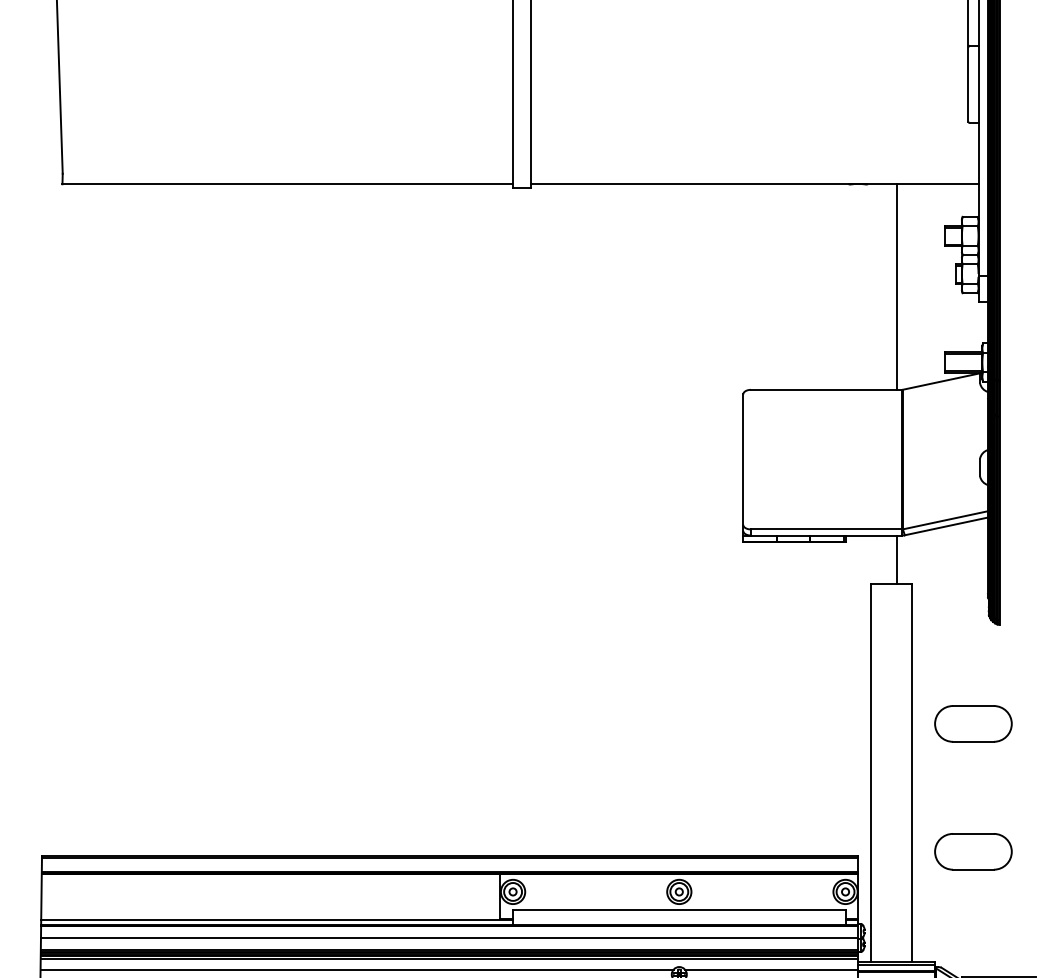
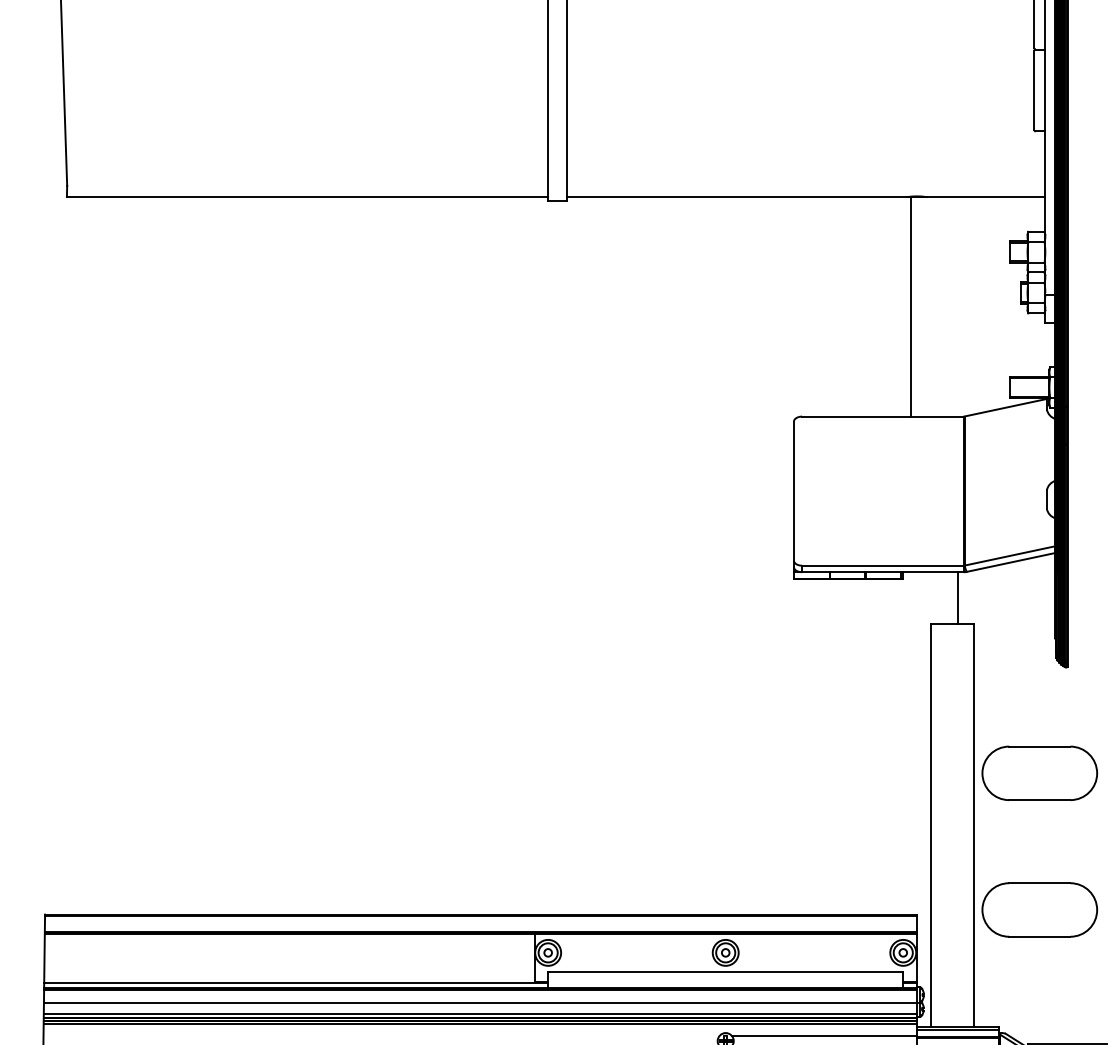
line: (896, 286) -> (910, 306), moved
part: (973, 724) -> (1039, 773), size x1.4
part: (973, 851) -> (1039, 909), size x1.4
line: (357, 969) -> (381, 1035), removed

